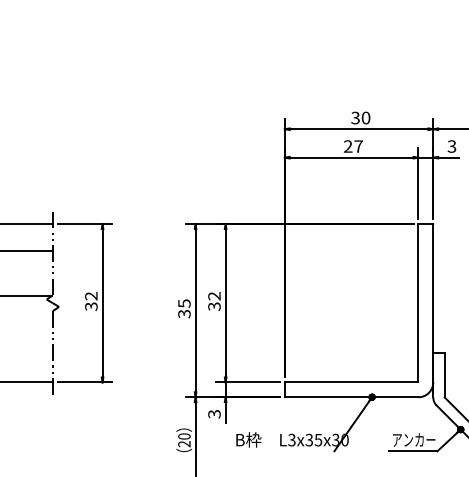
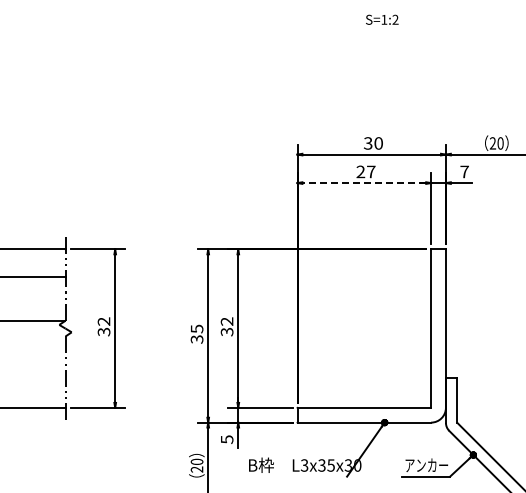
text: (451, 146) -> (464, 171), 3 -> 7
line: (351, 158) -> (364, 183), solid -> dashed
text: (213, 414) -> (226, 439), 3 -> 5

